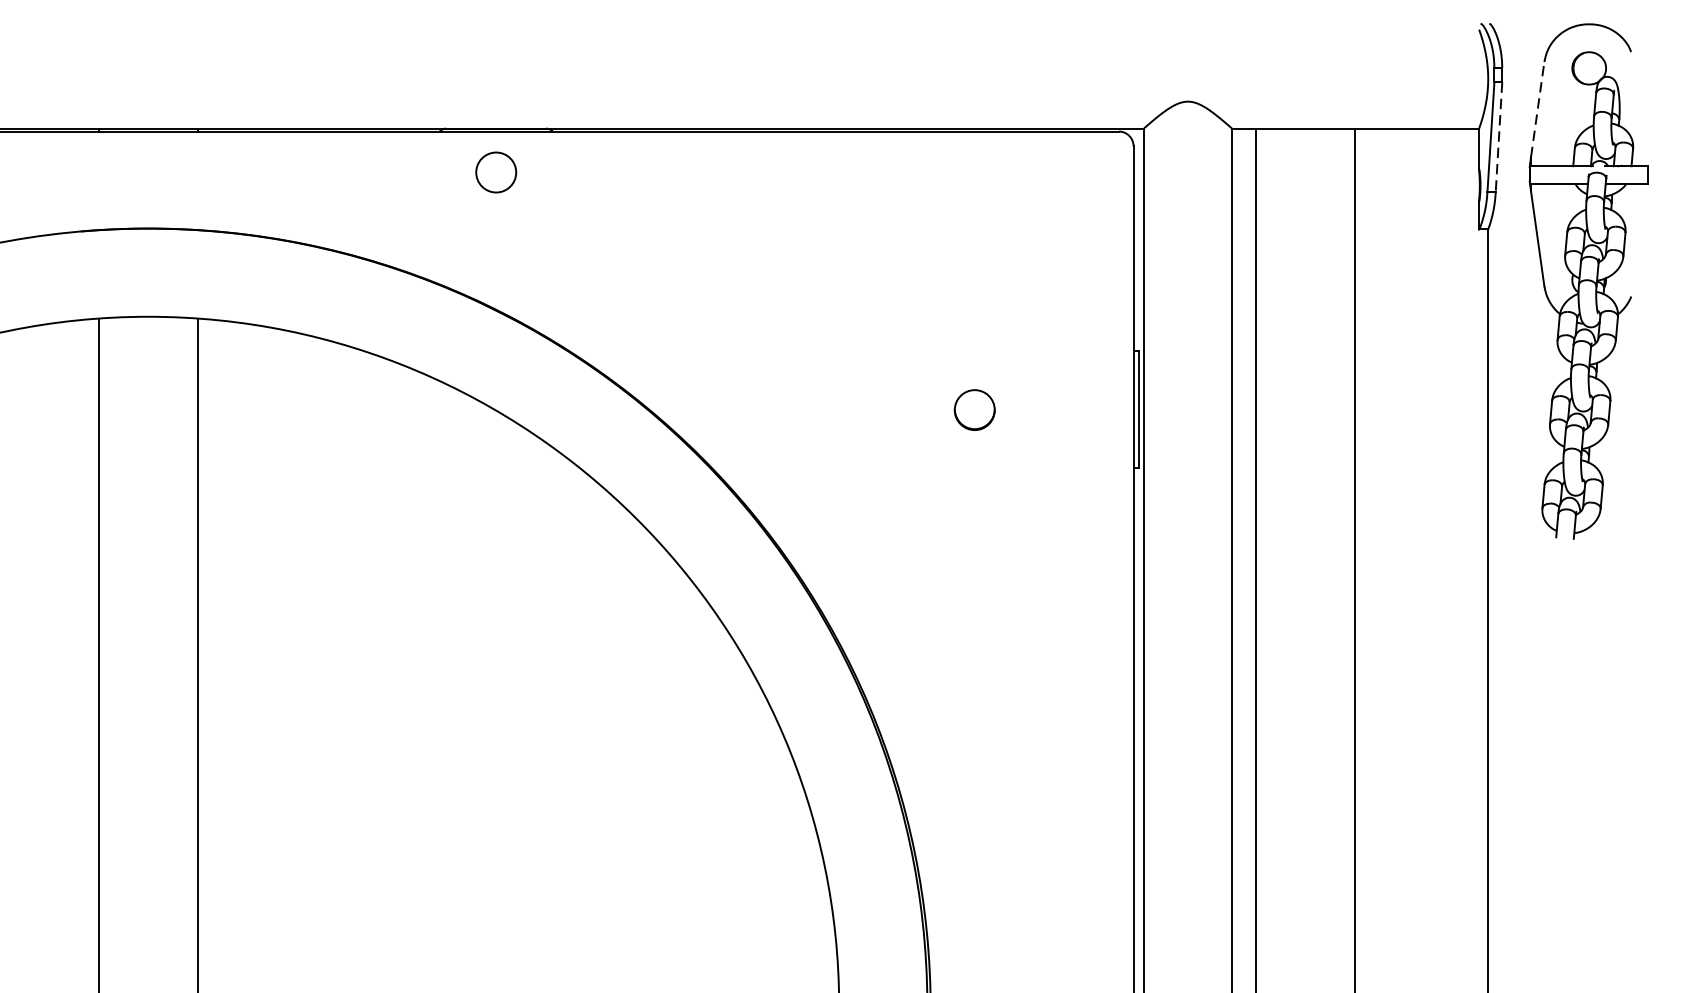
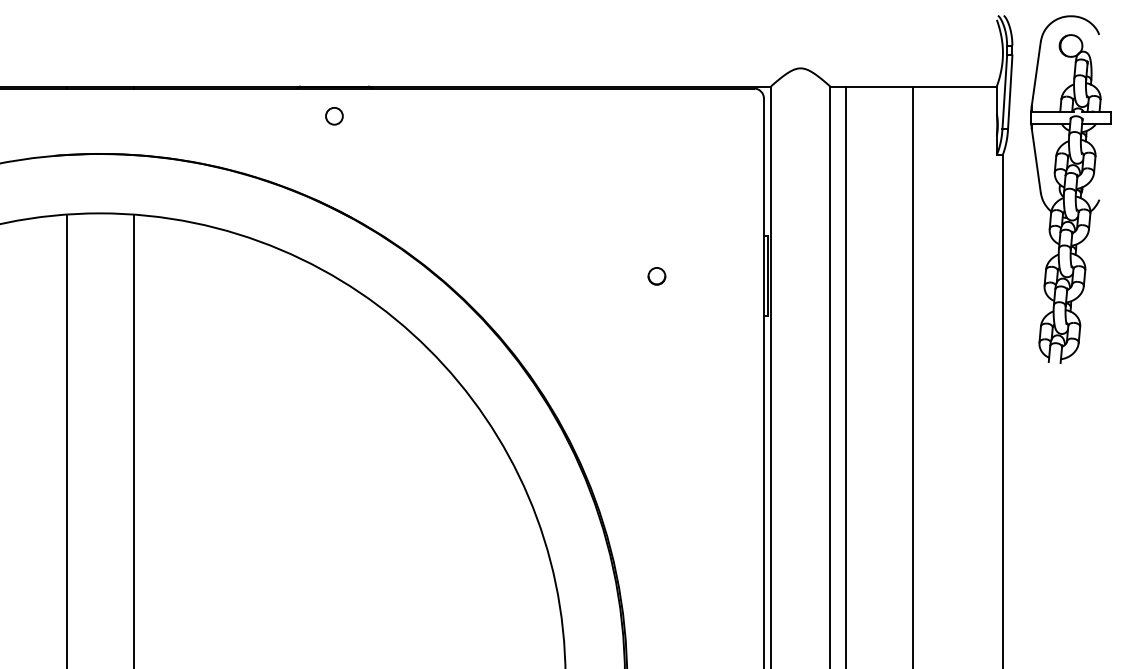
line: (1537, 109) -> (1036, 73), dashed -> solid
line: (1499, 137) -> (1010, 92), dashed -> solid
circle: (496, 173) -> (334, 116), size x0.62
part: (974, 410) -> (656, 276), size x0.62

